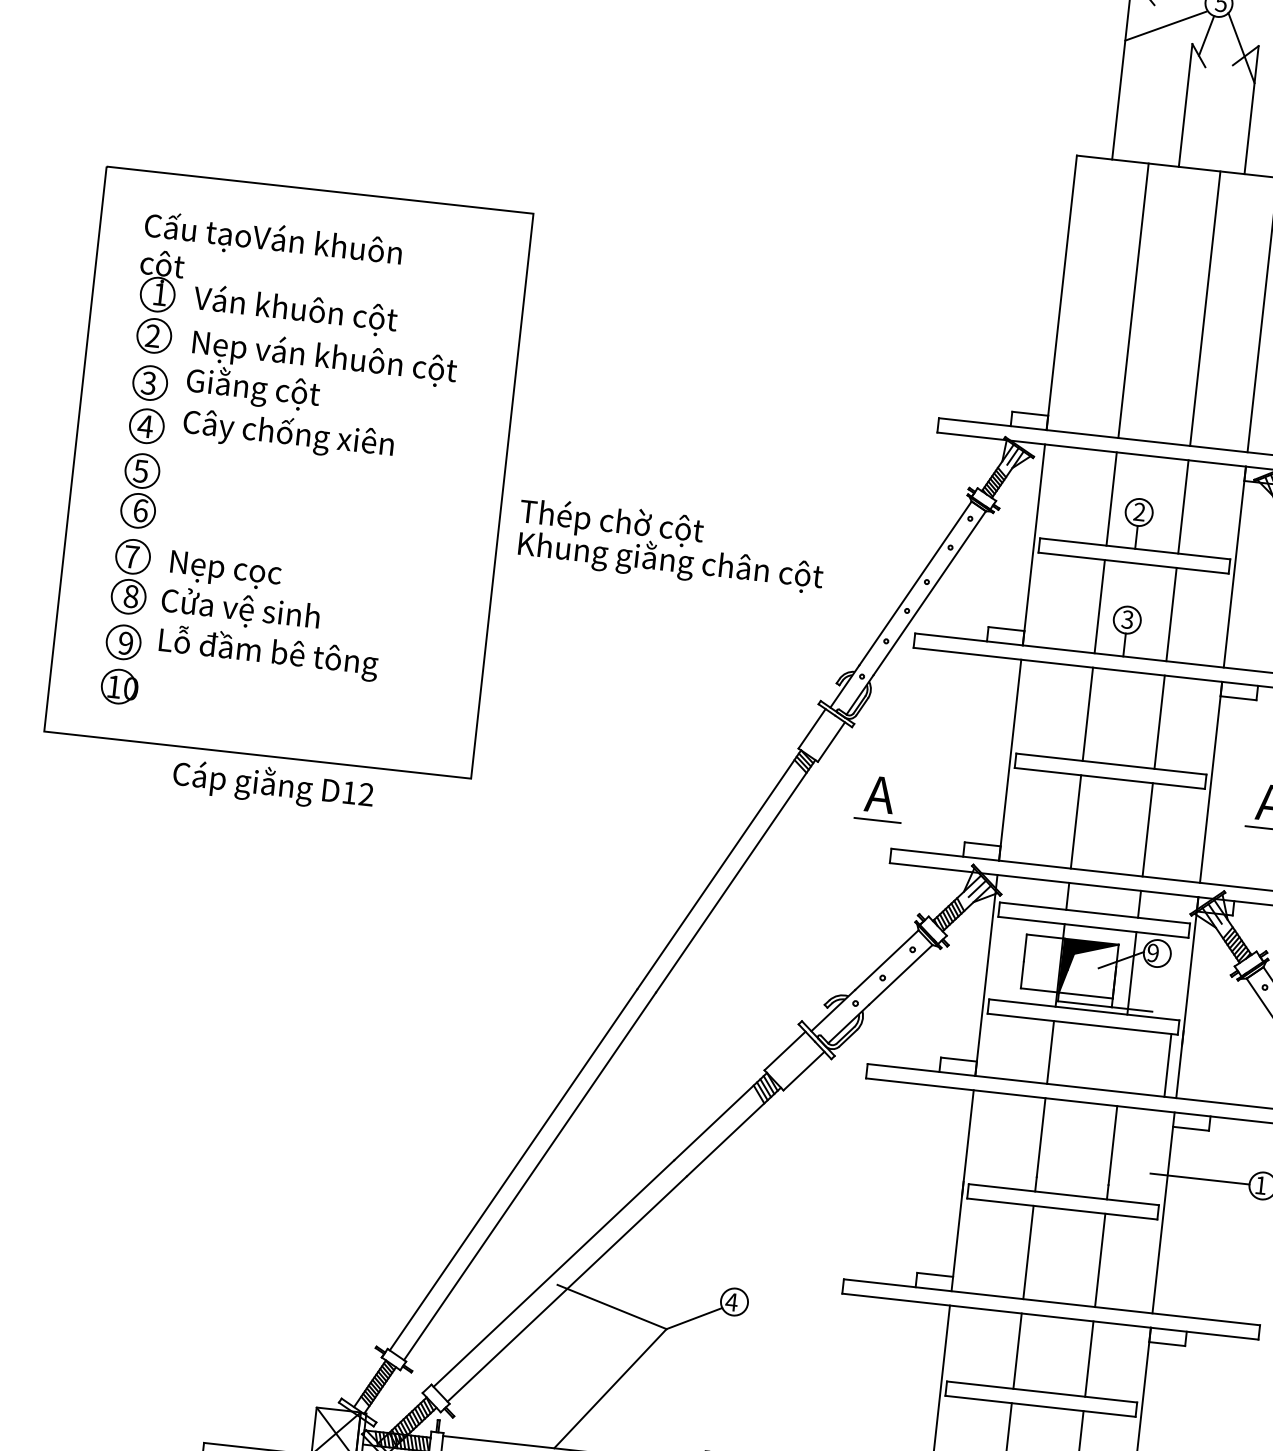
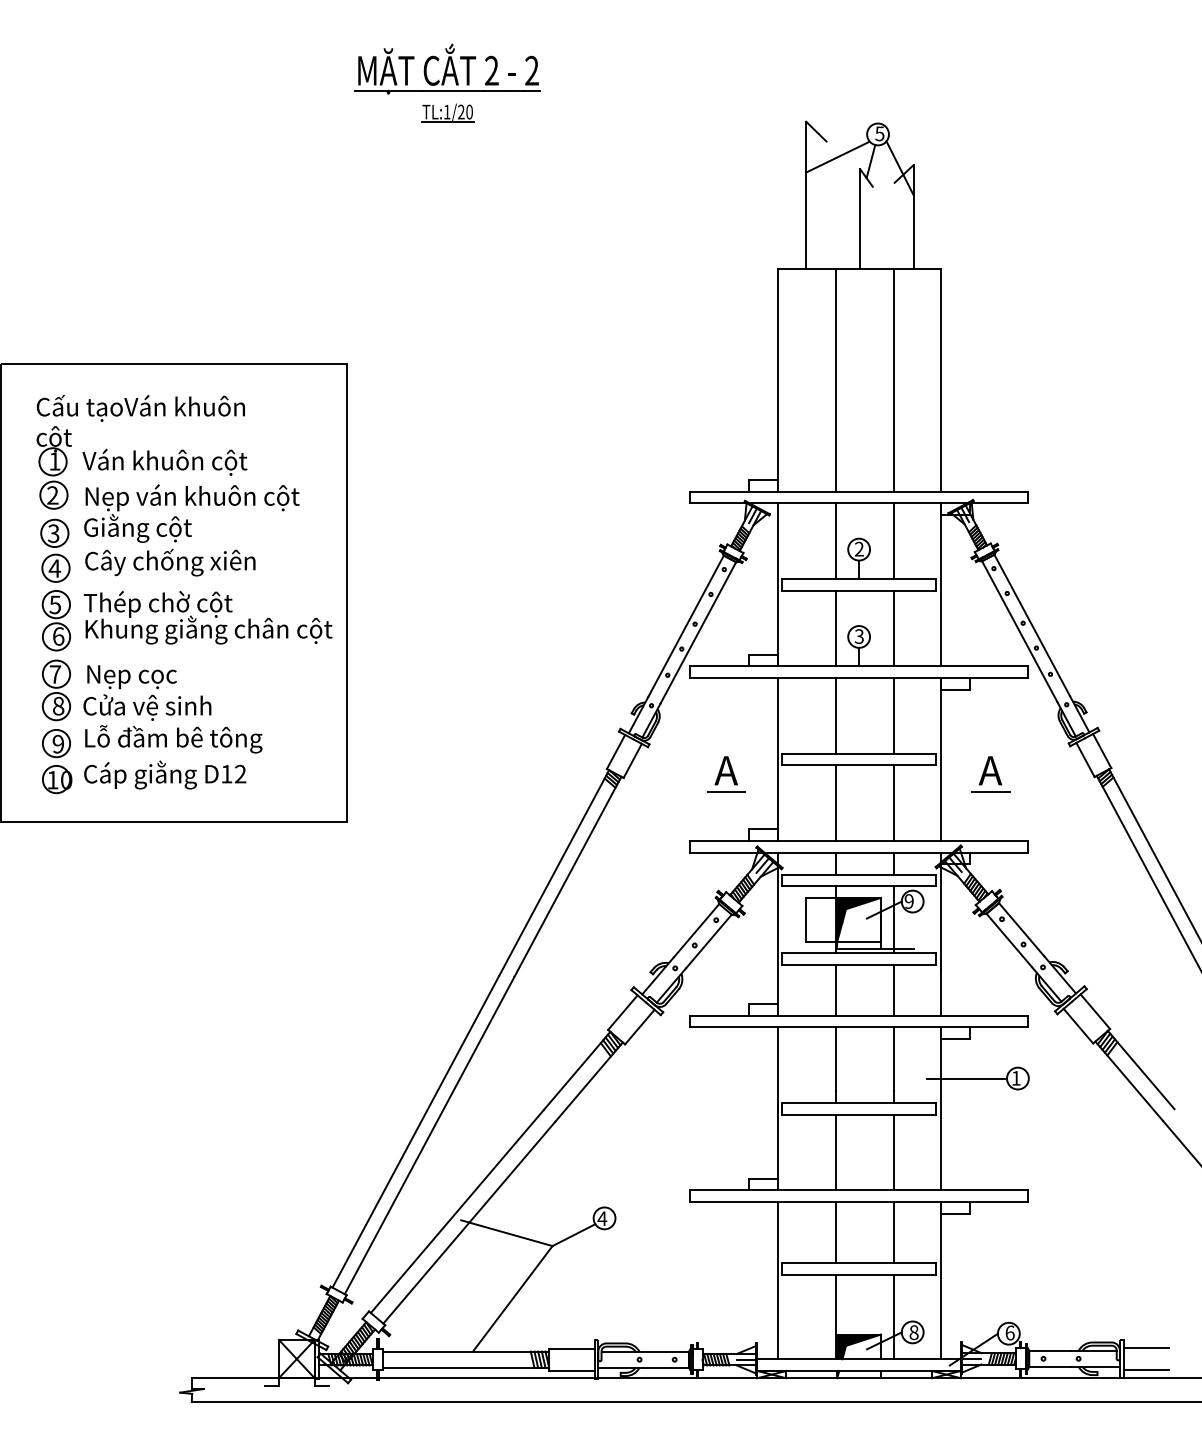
text: (670, 545) -> (207, 617), moved
text: (273, 784) -> (165, 774), moved
part: (879, 799) -> (726, 774), moved
line: (1168, 1064) -> (894, 989), moved

